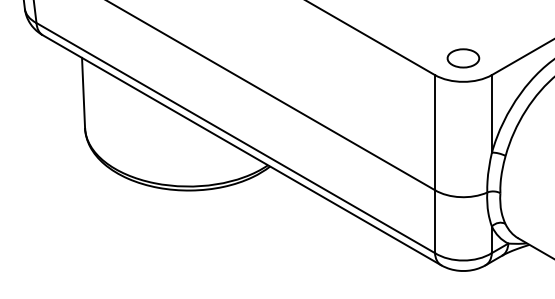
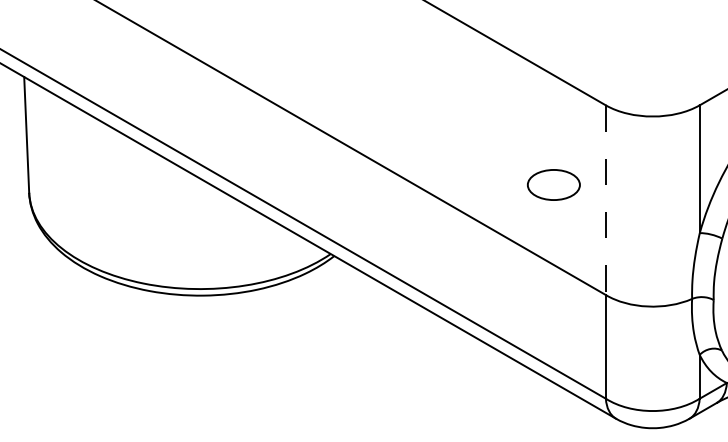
part: (463, 58) -> (554, 185), moved
line: (434, 132) -> (605, 199), solid -> dashed

